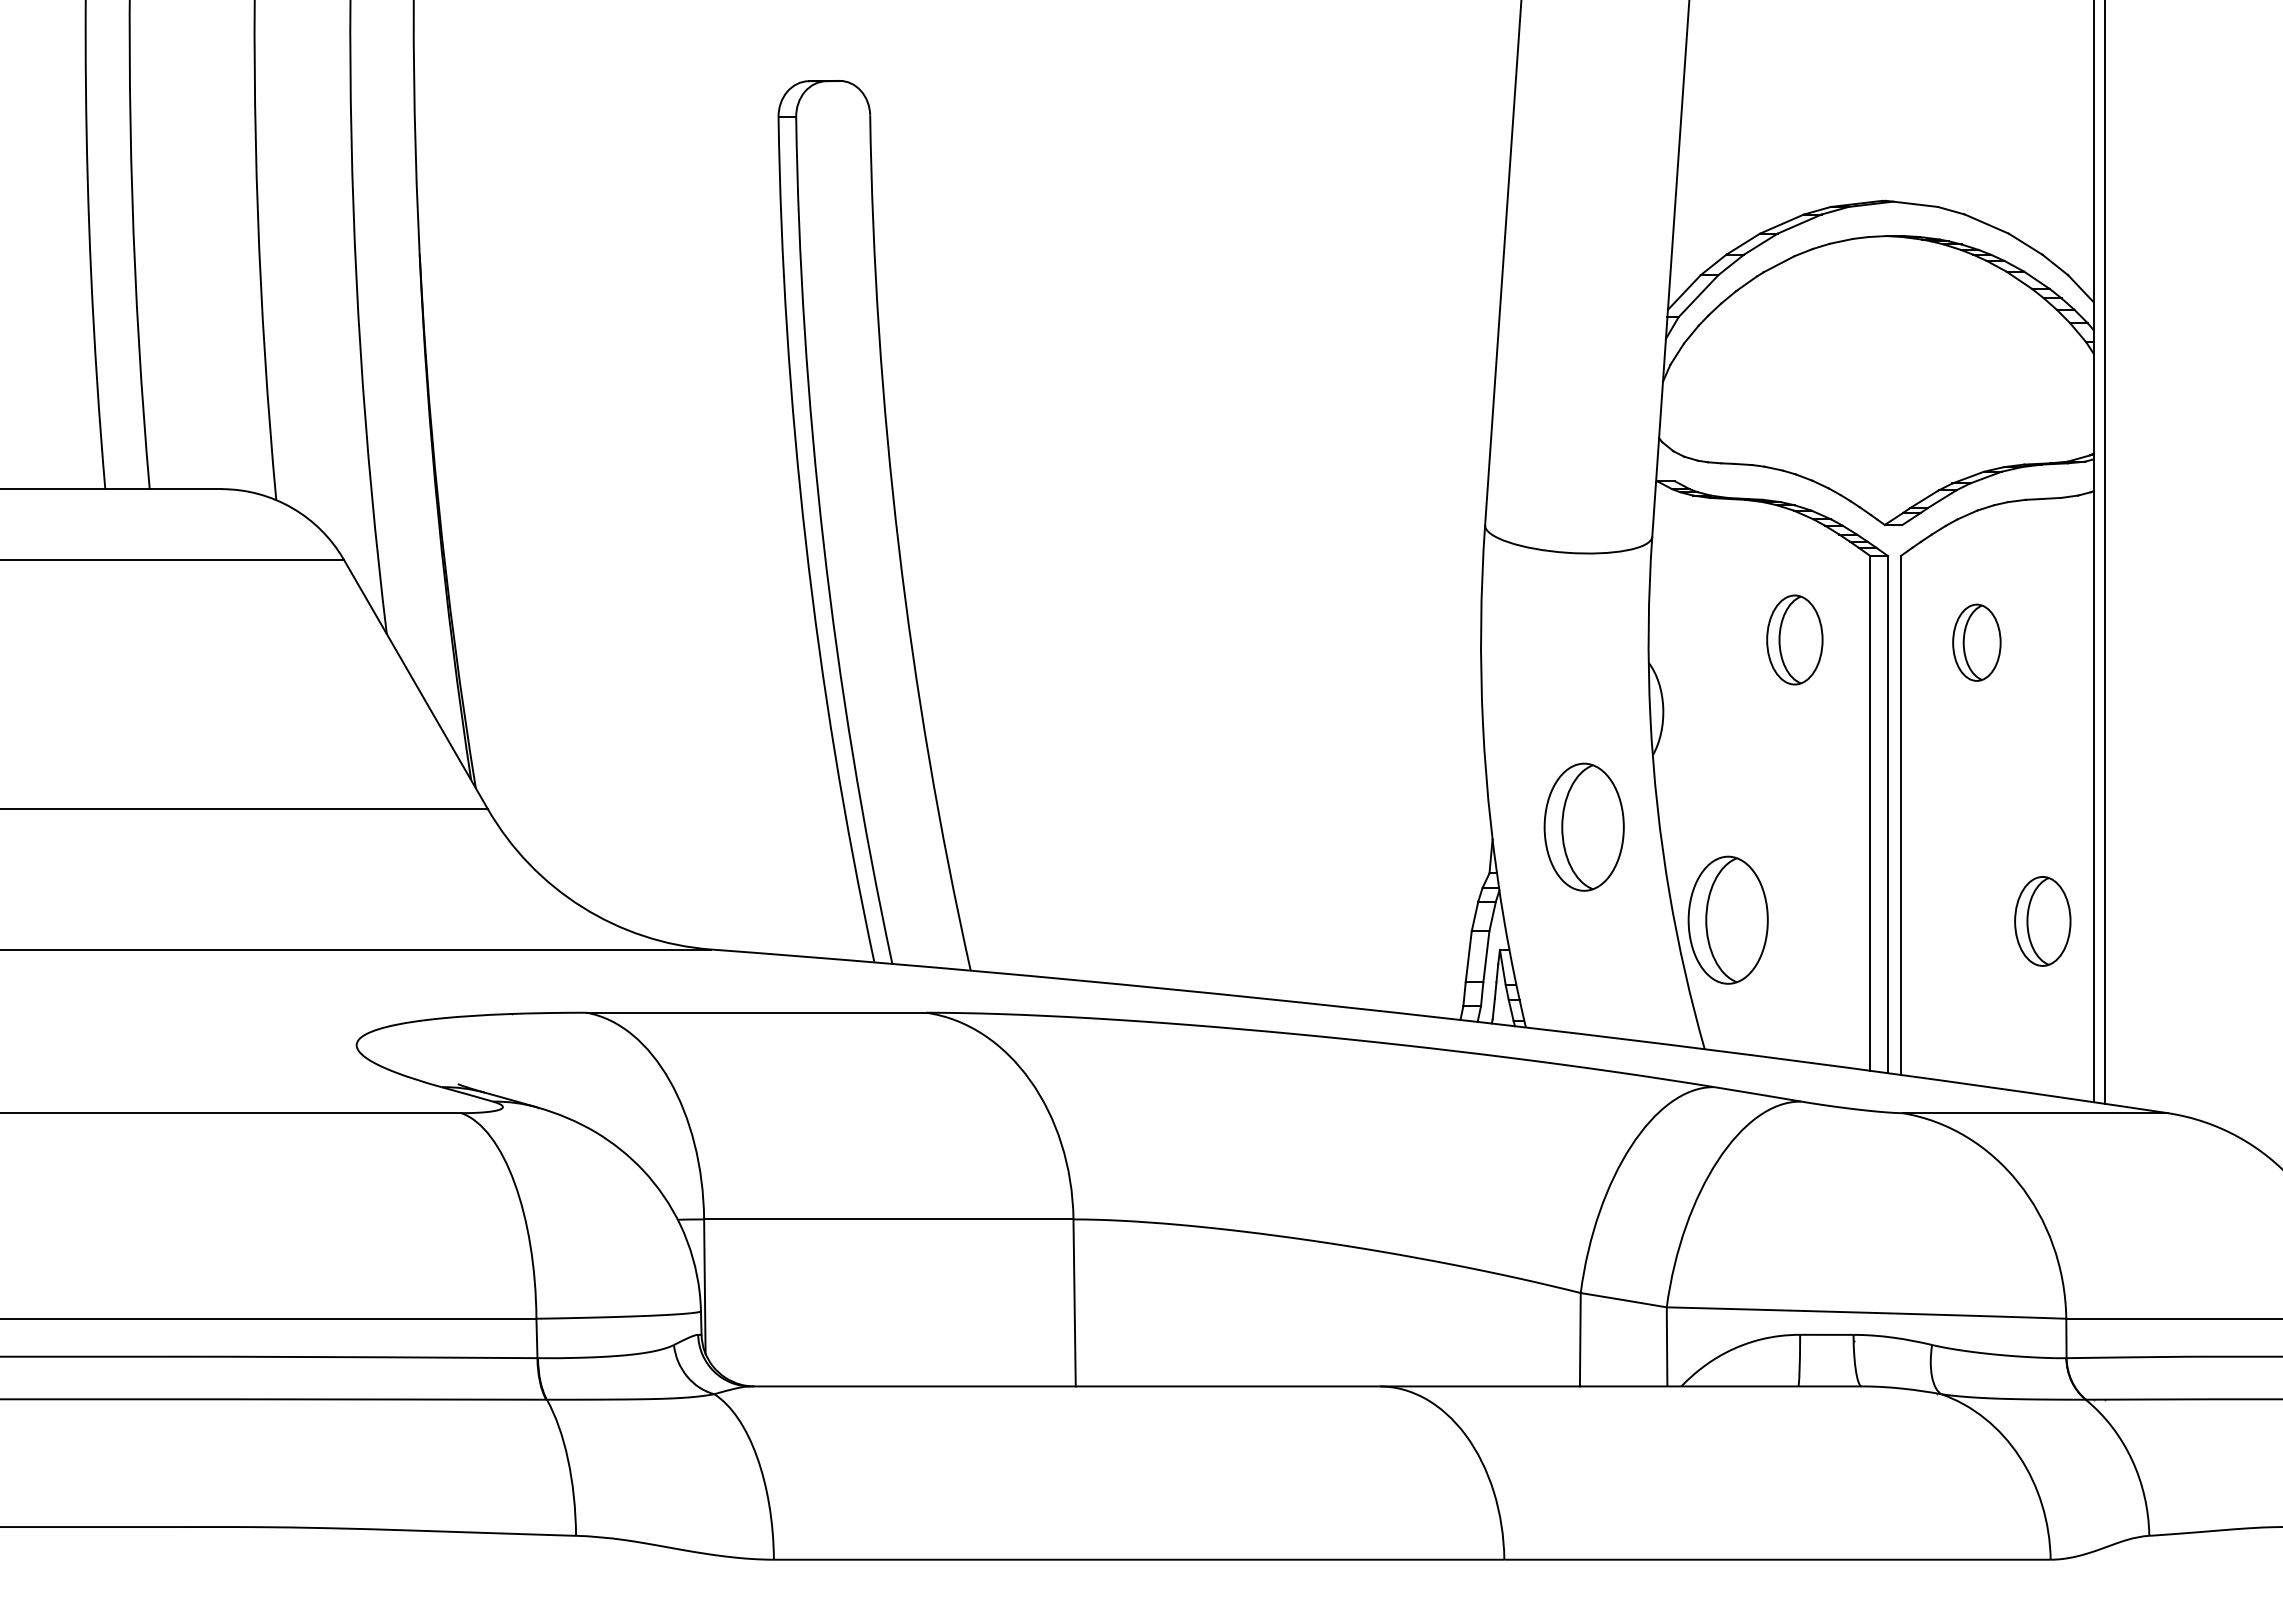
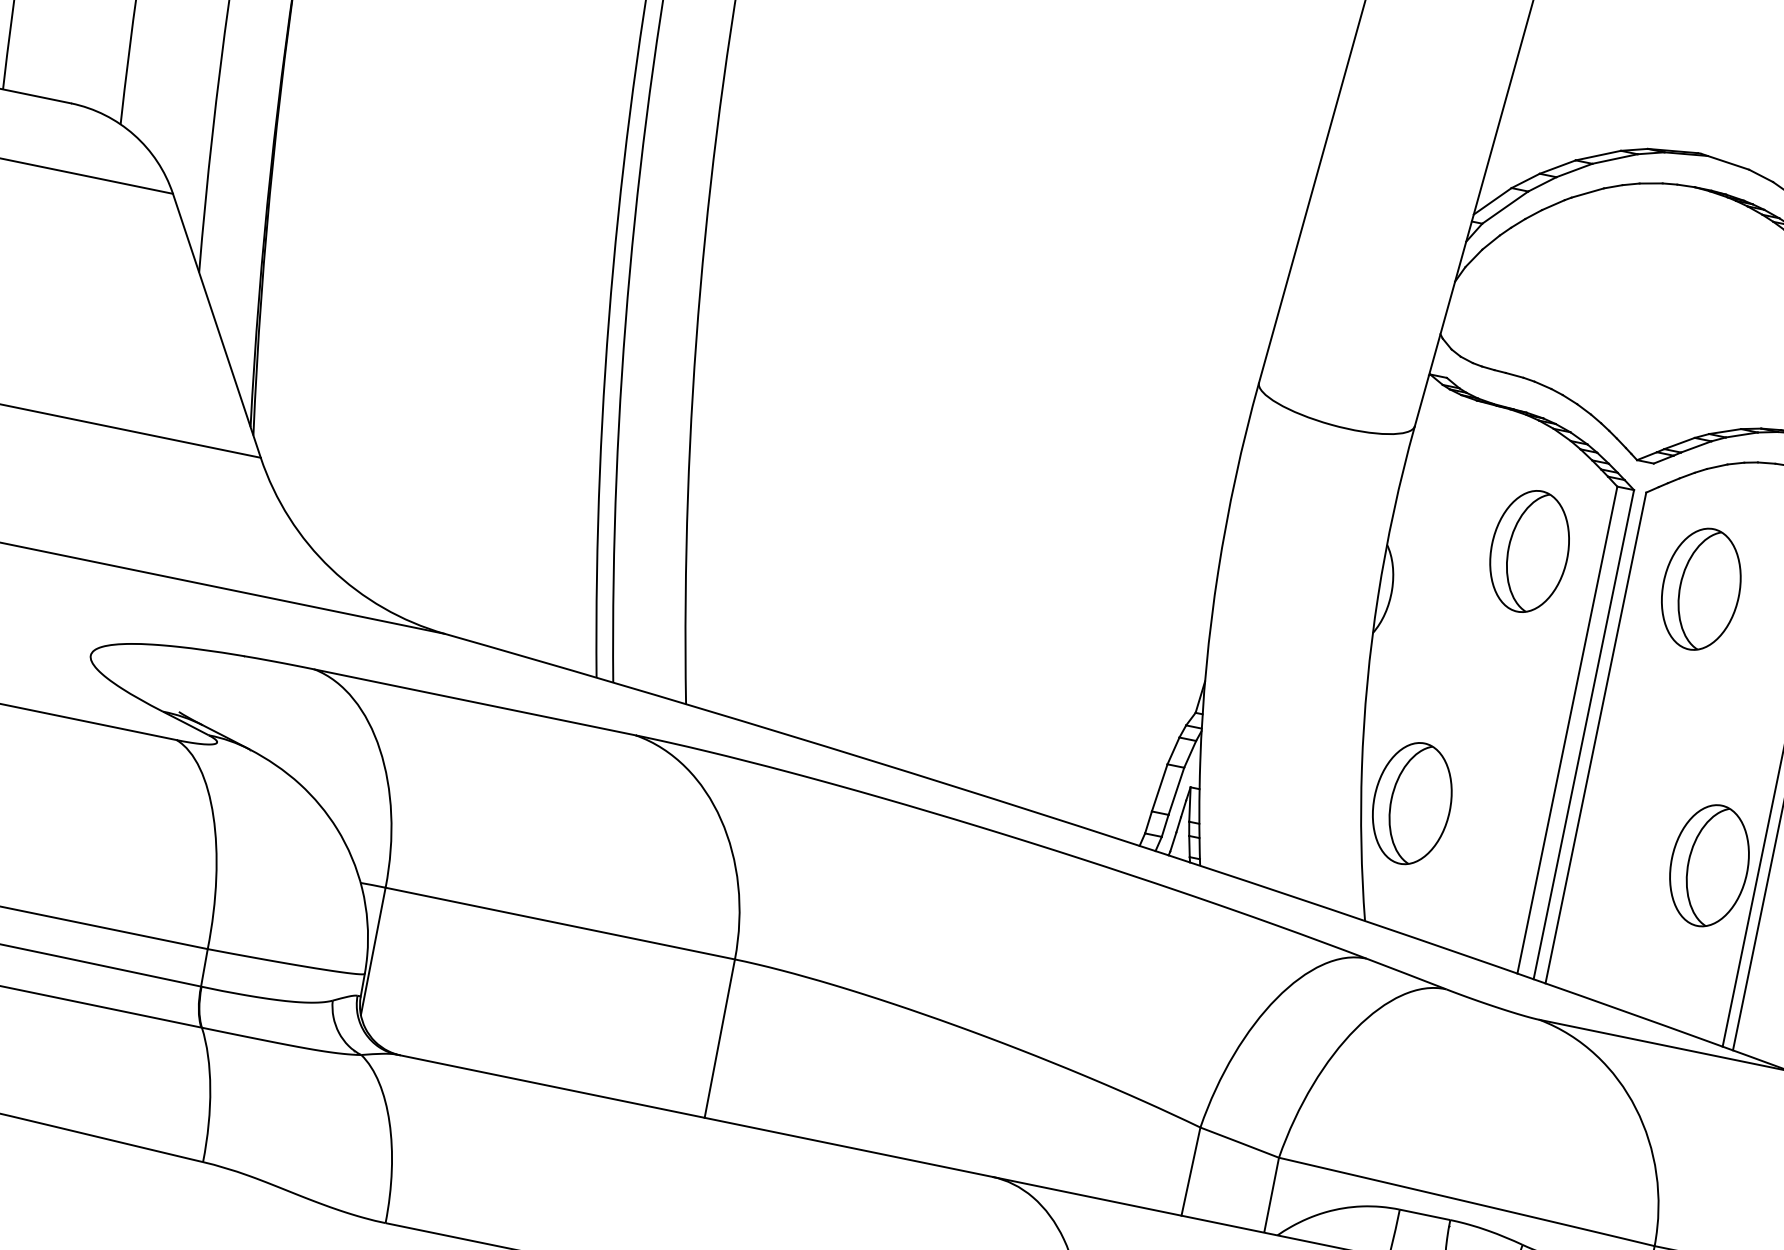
part: (1794, 639) -> (1529, 550), size x1.43
part: (1976, 642) -> (1701, 589), size x1.67
part: (1583, 826) -> (1293, 686), removed
part: (2042, 921) -> (1709, 865), size x1.43

